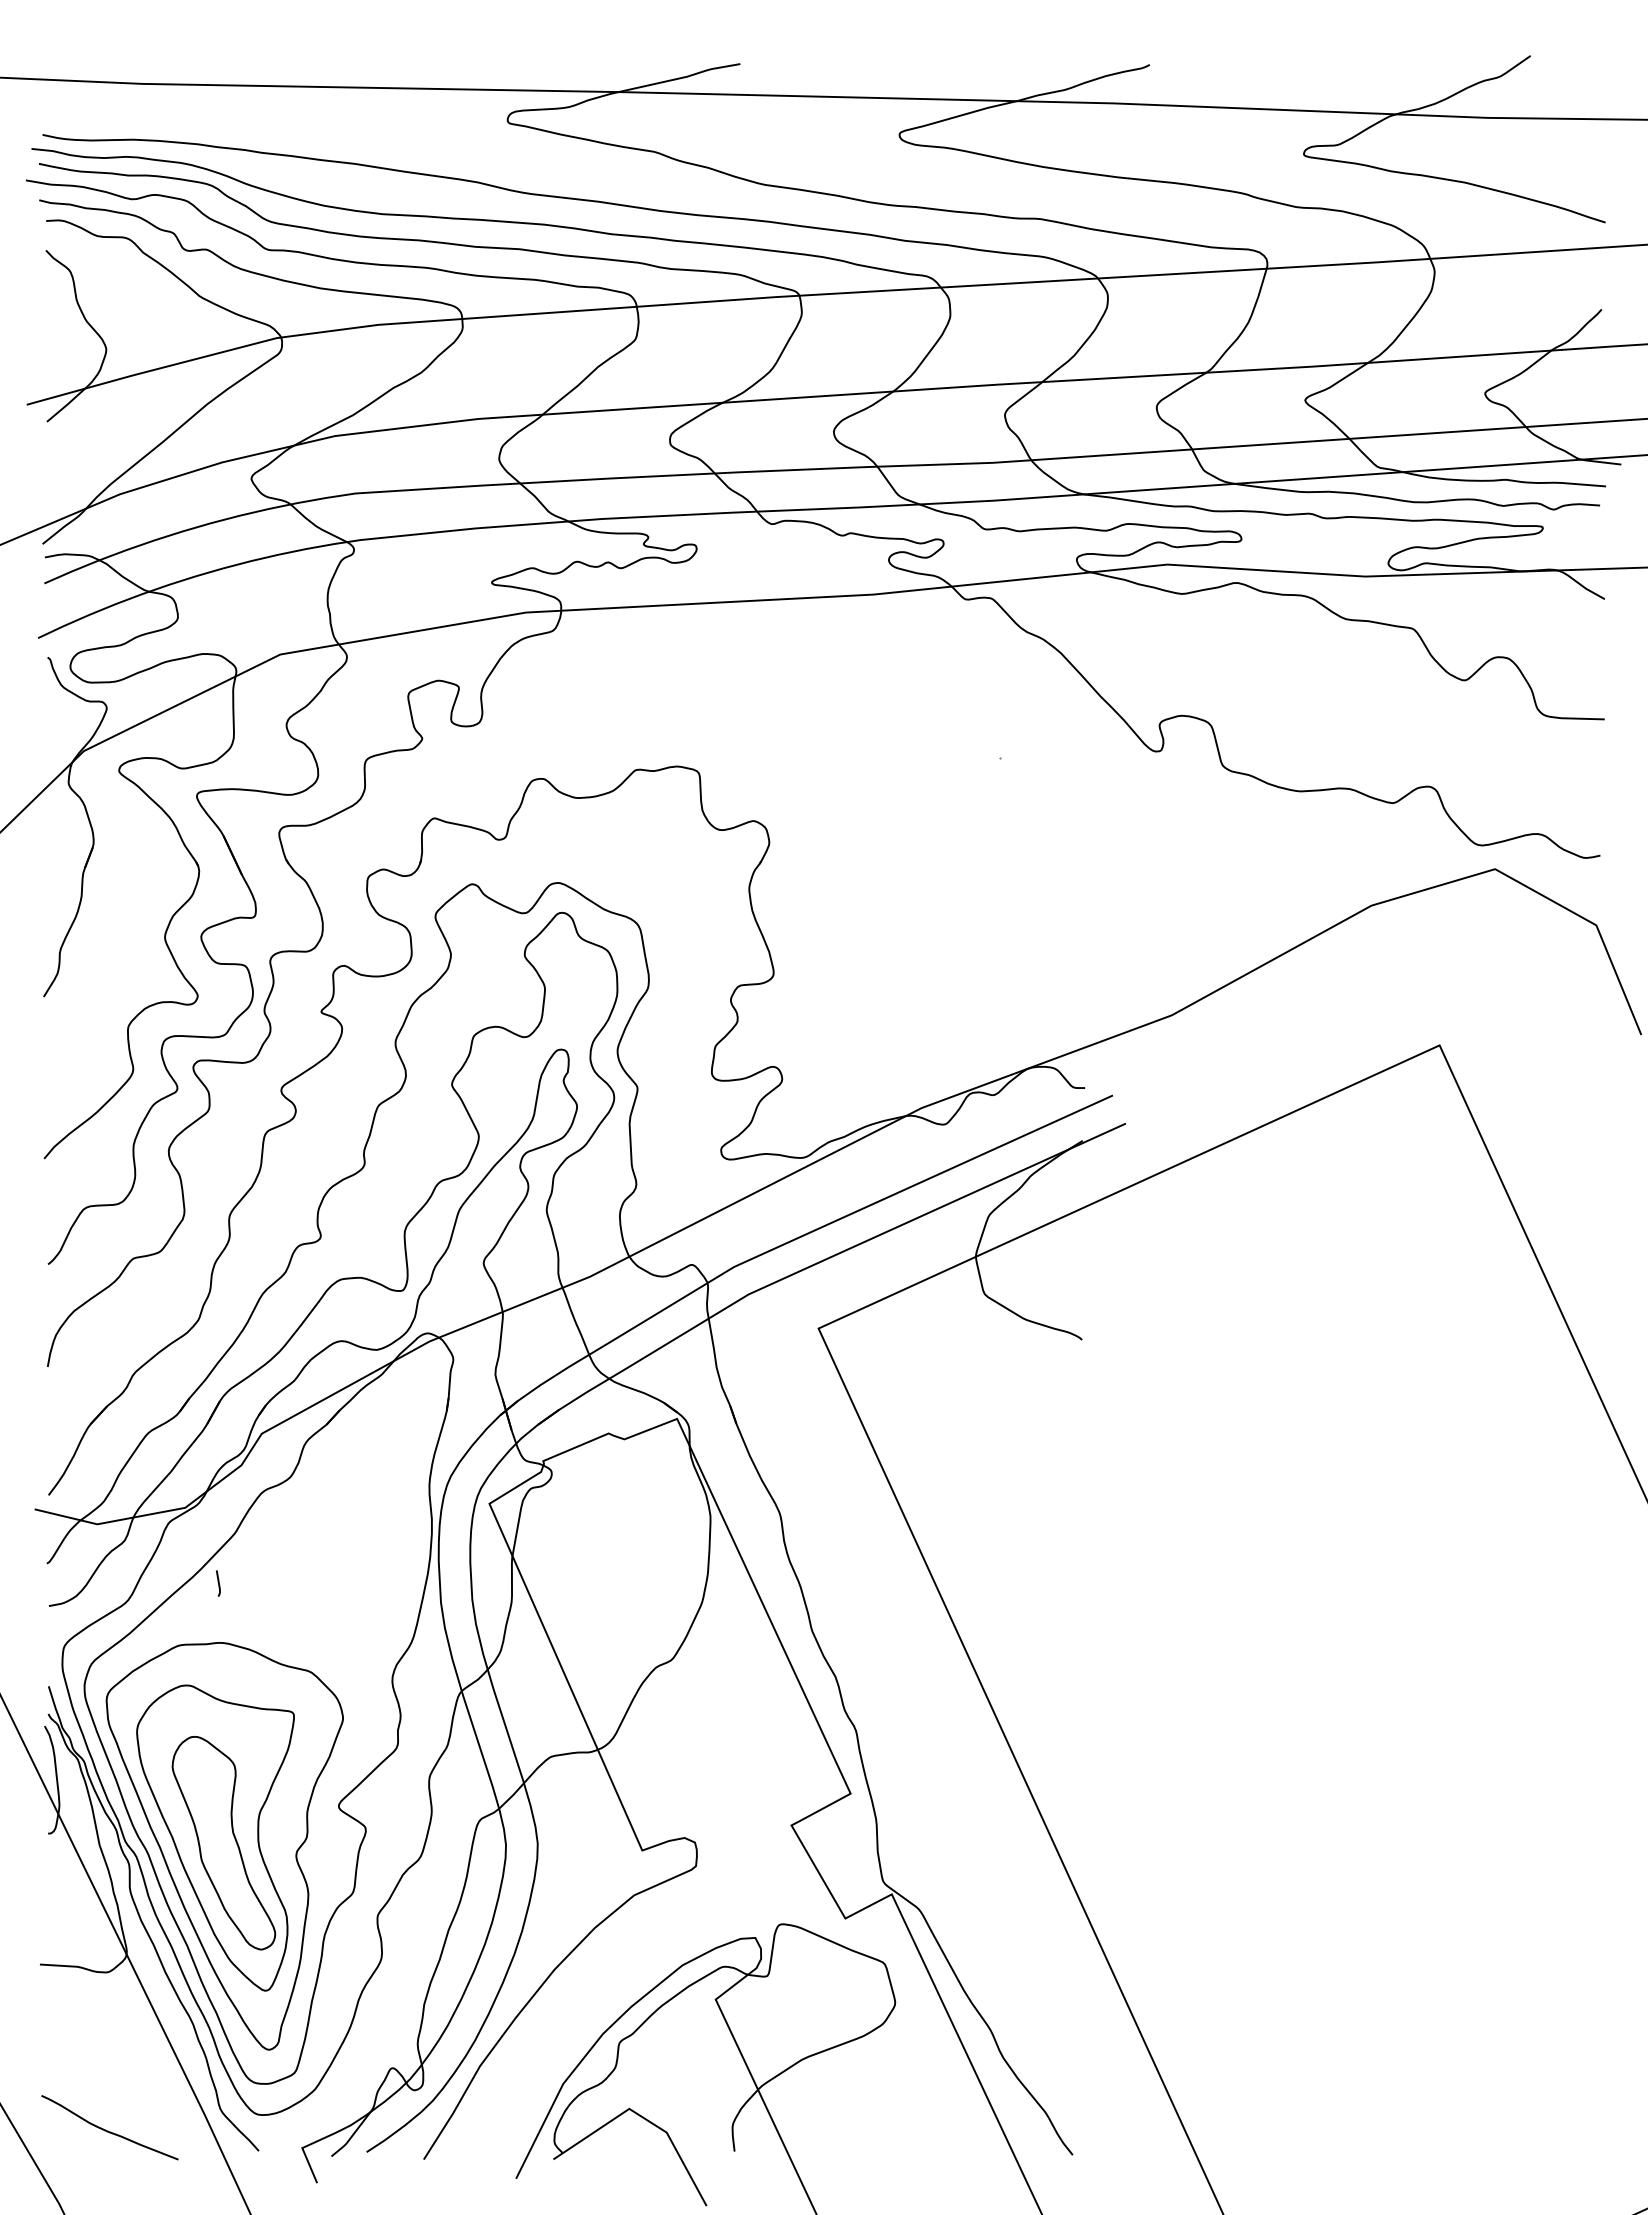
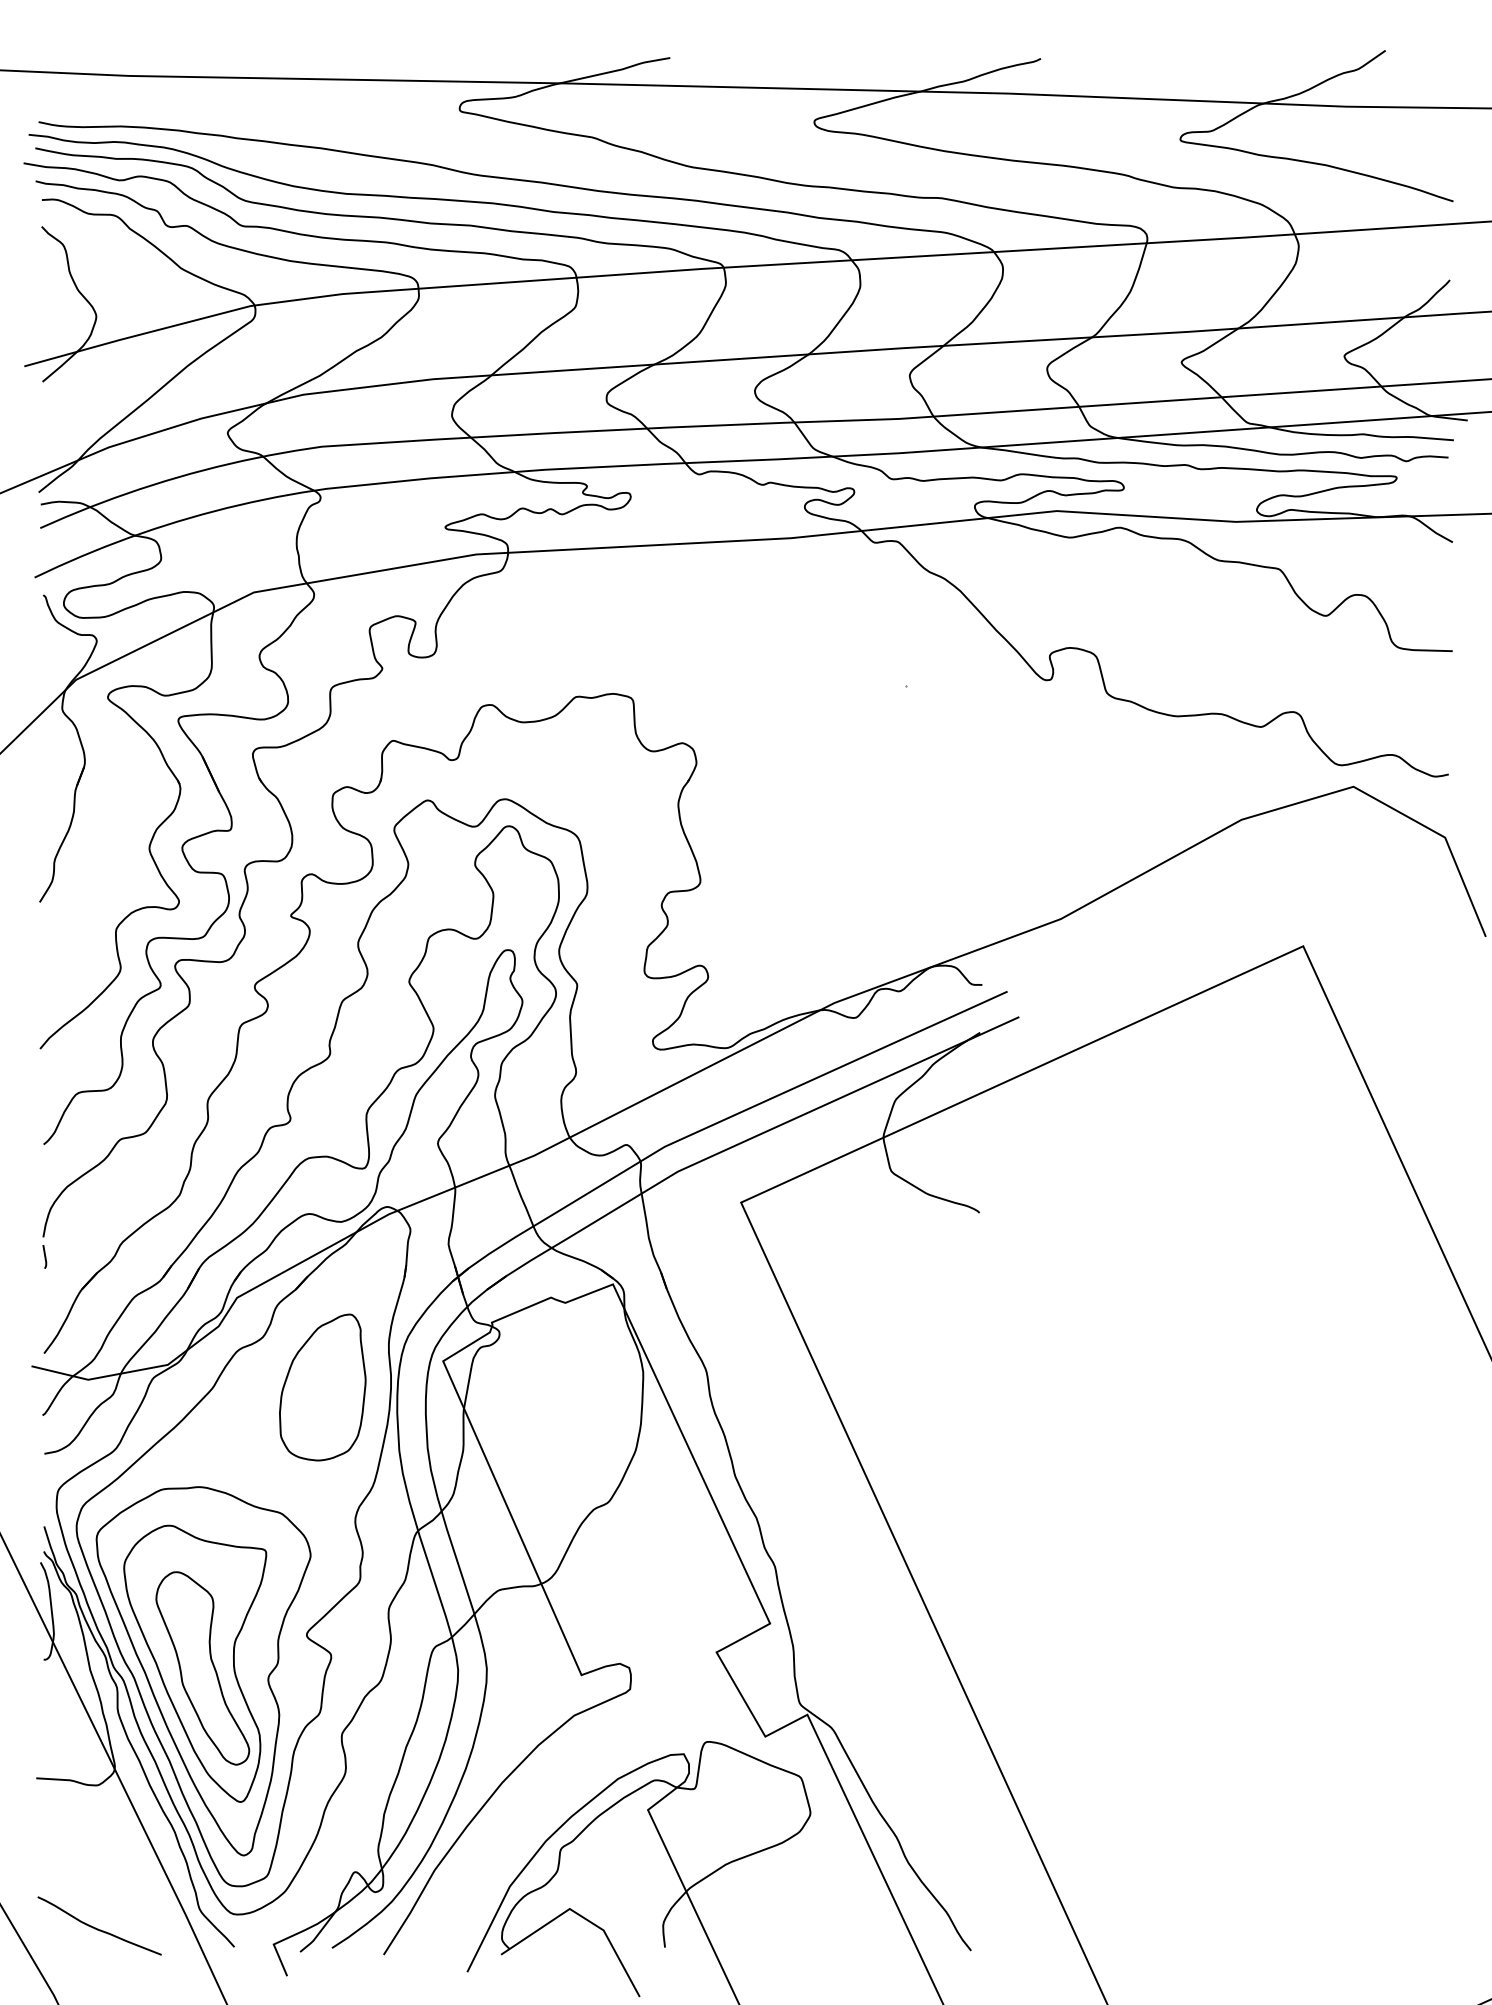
part: (356, 1532) -> (322, 1387), added
line: (218, 1583) -> (44, 1256), moved

